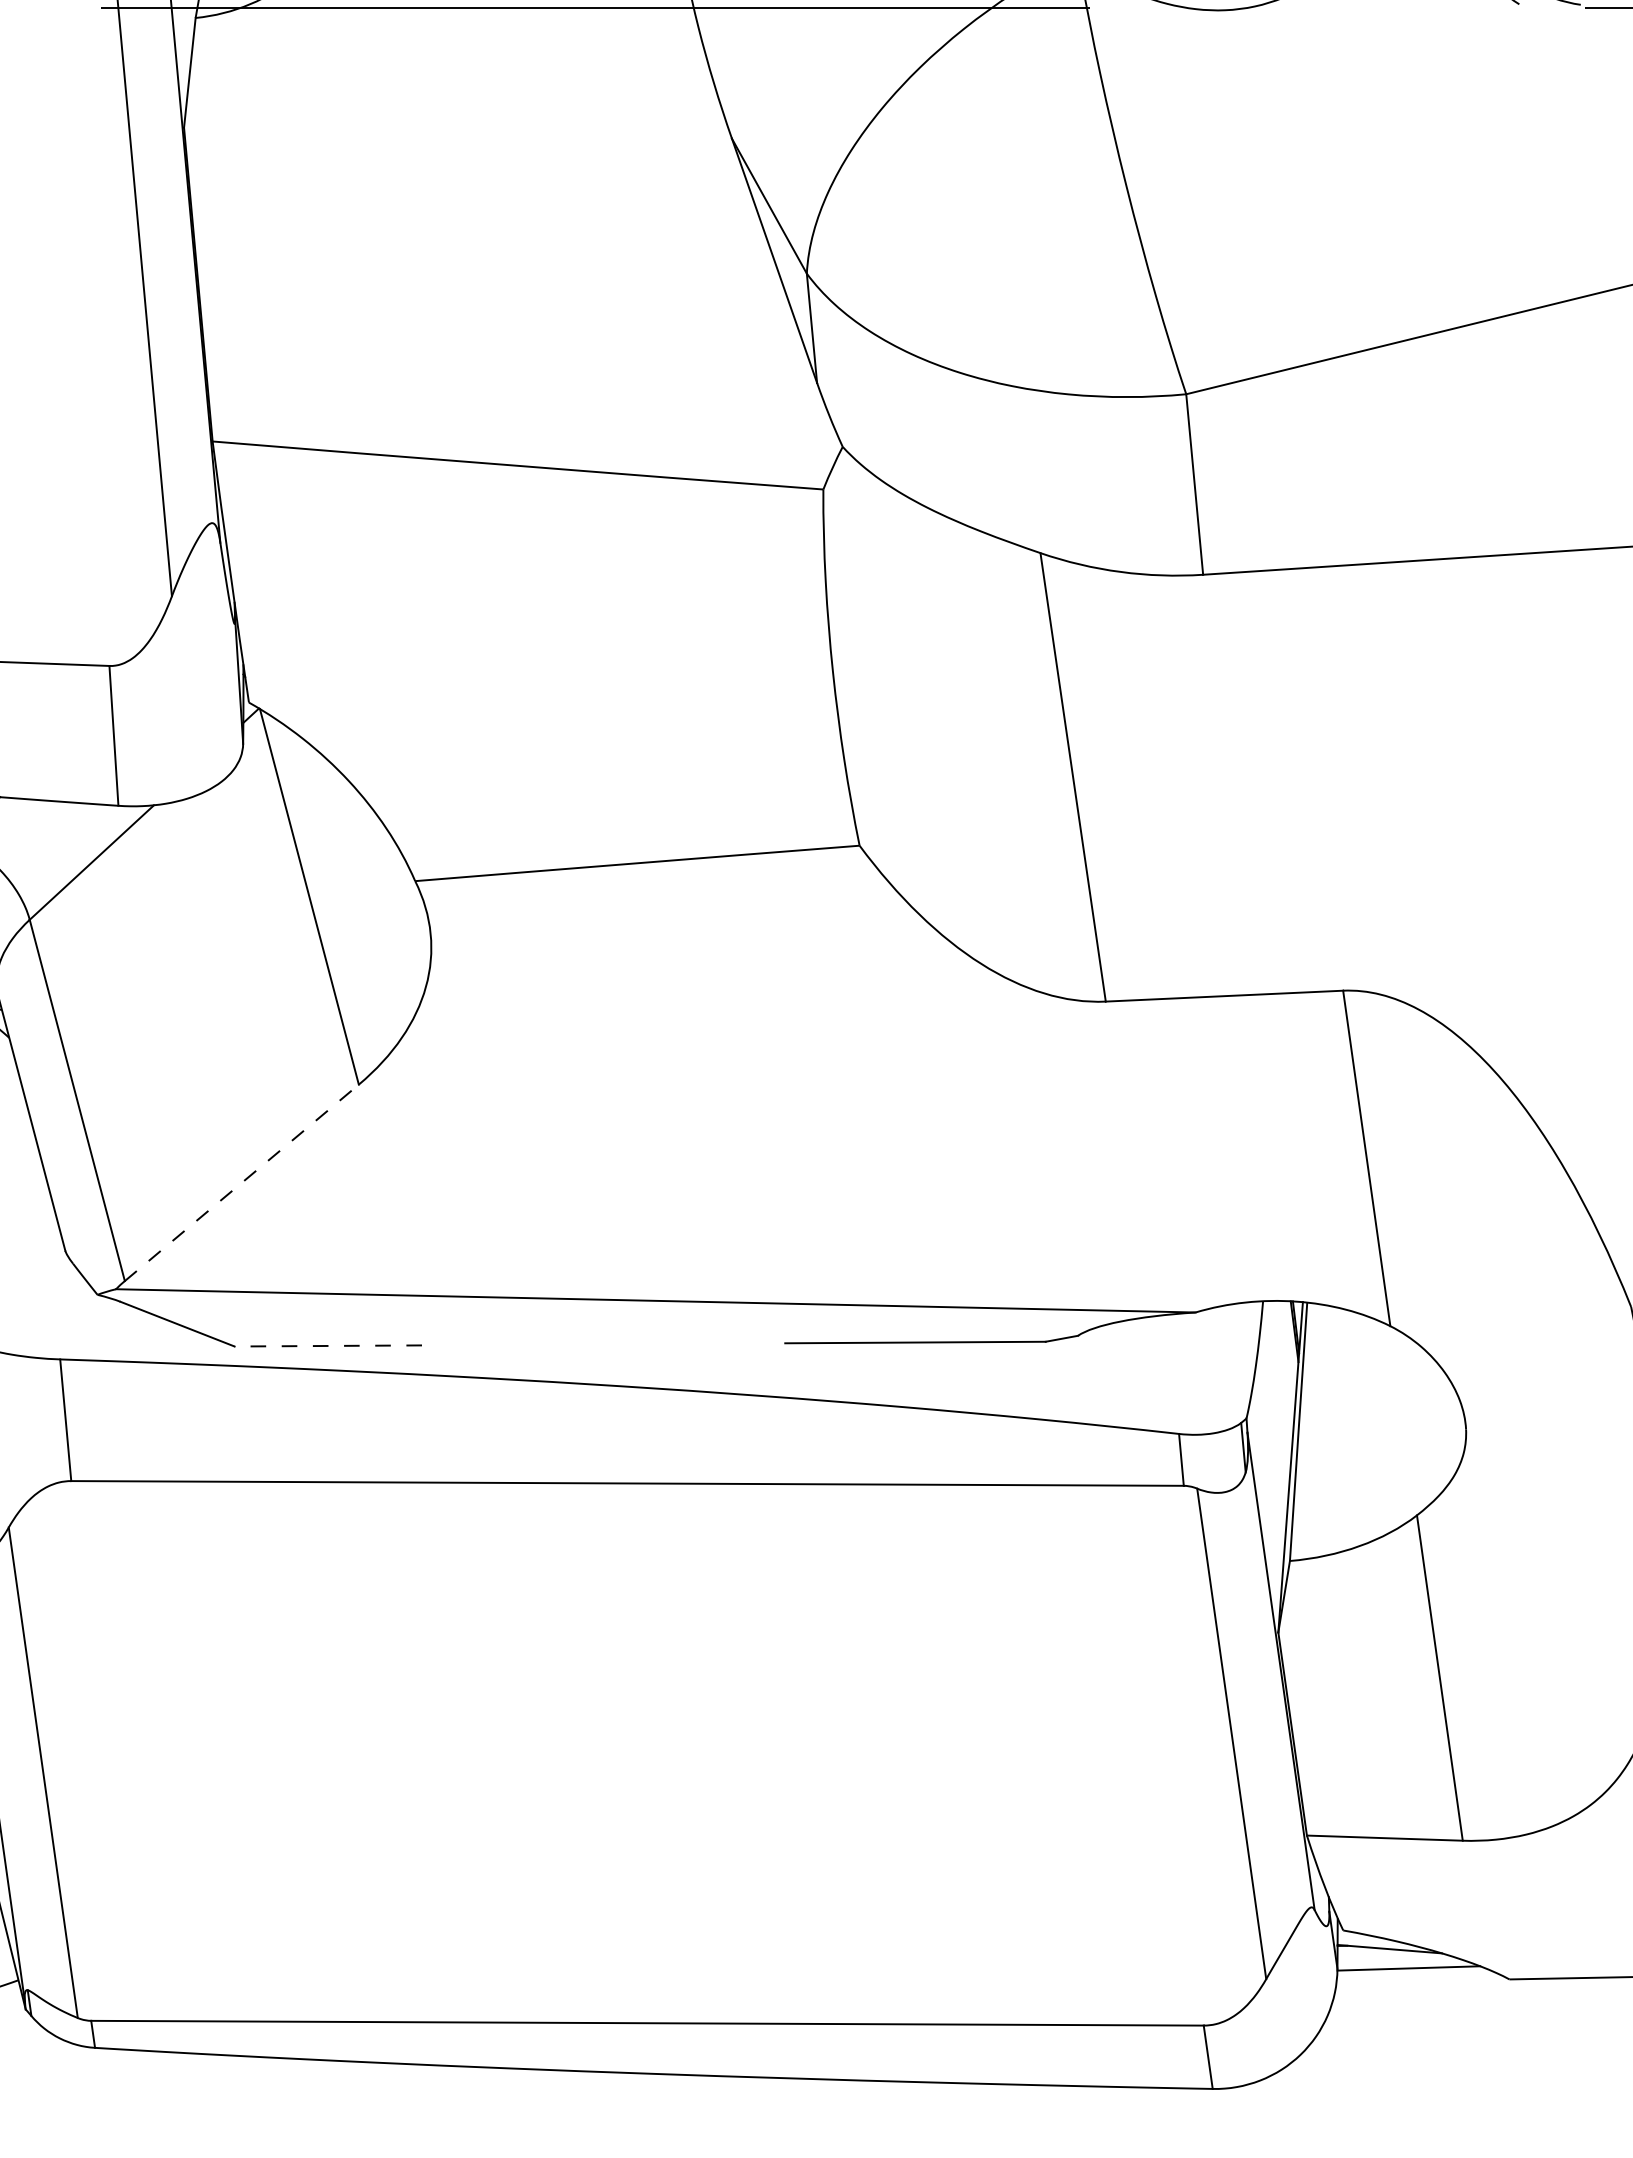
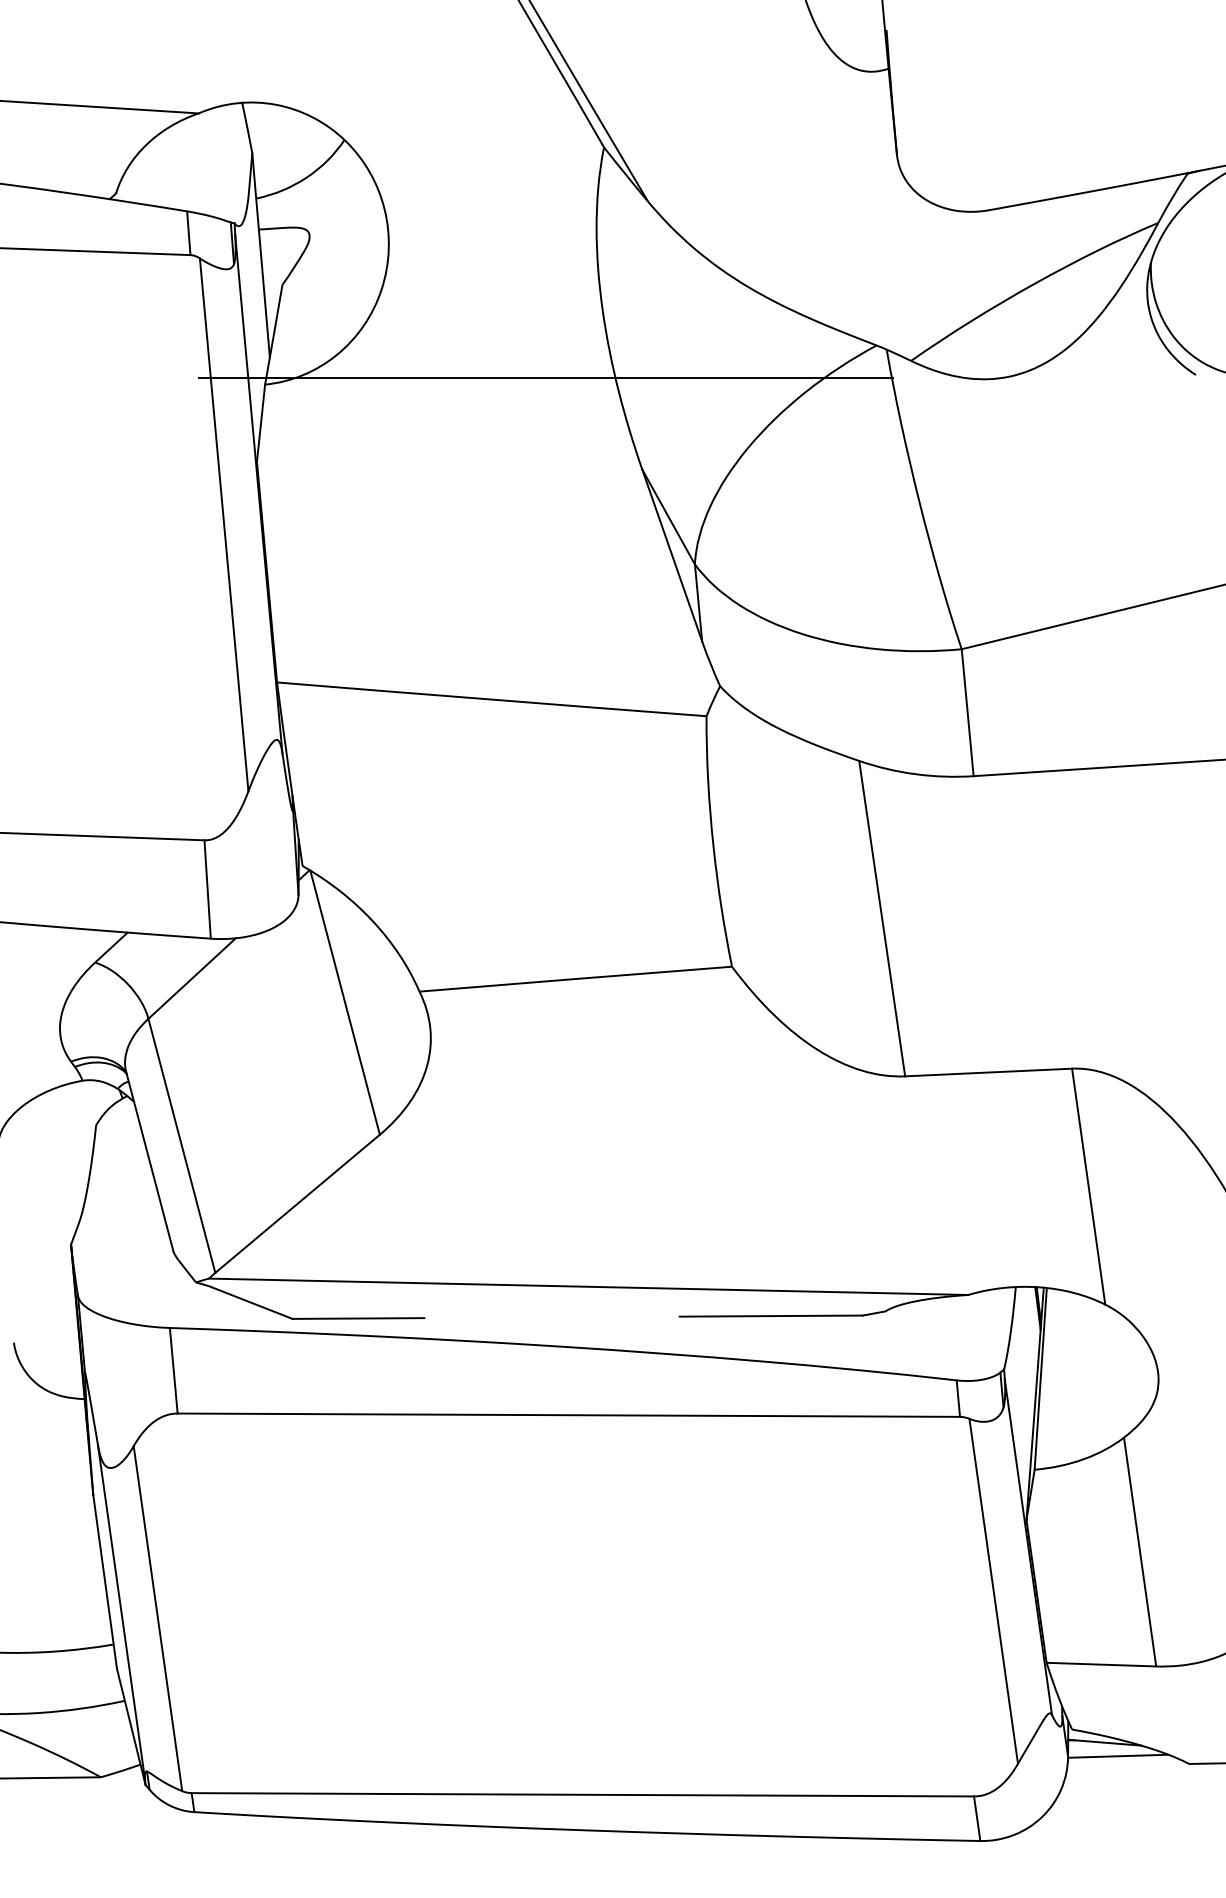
line: (241, 1182) -> (297, 1203), dashed -> solid
line: (328, 1345) -> (358, 1318), dashed -> solid

